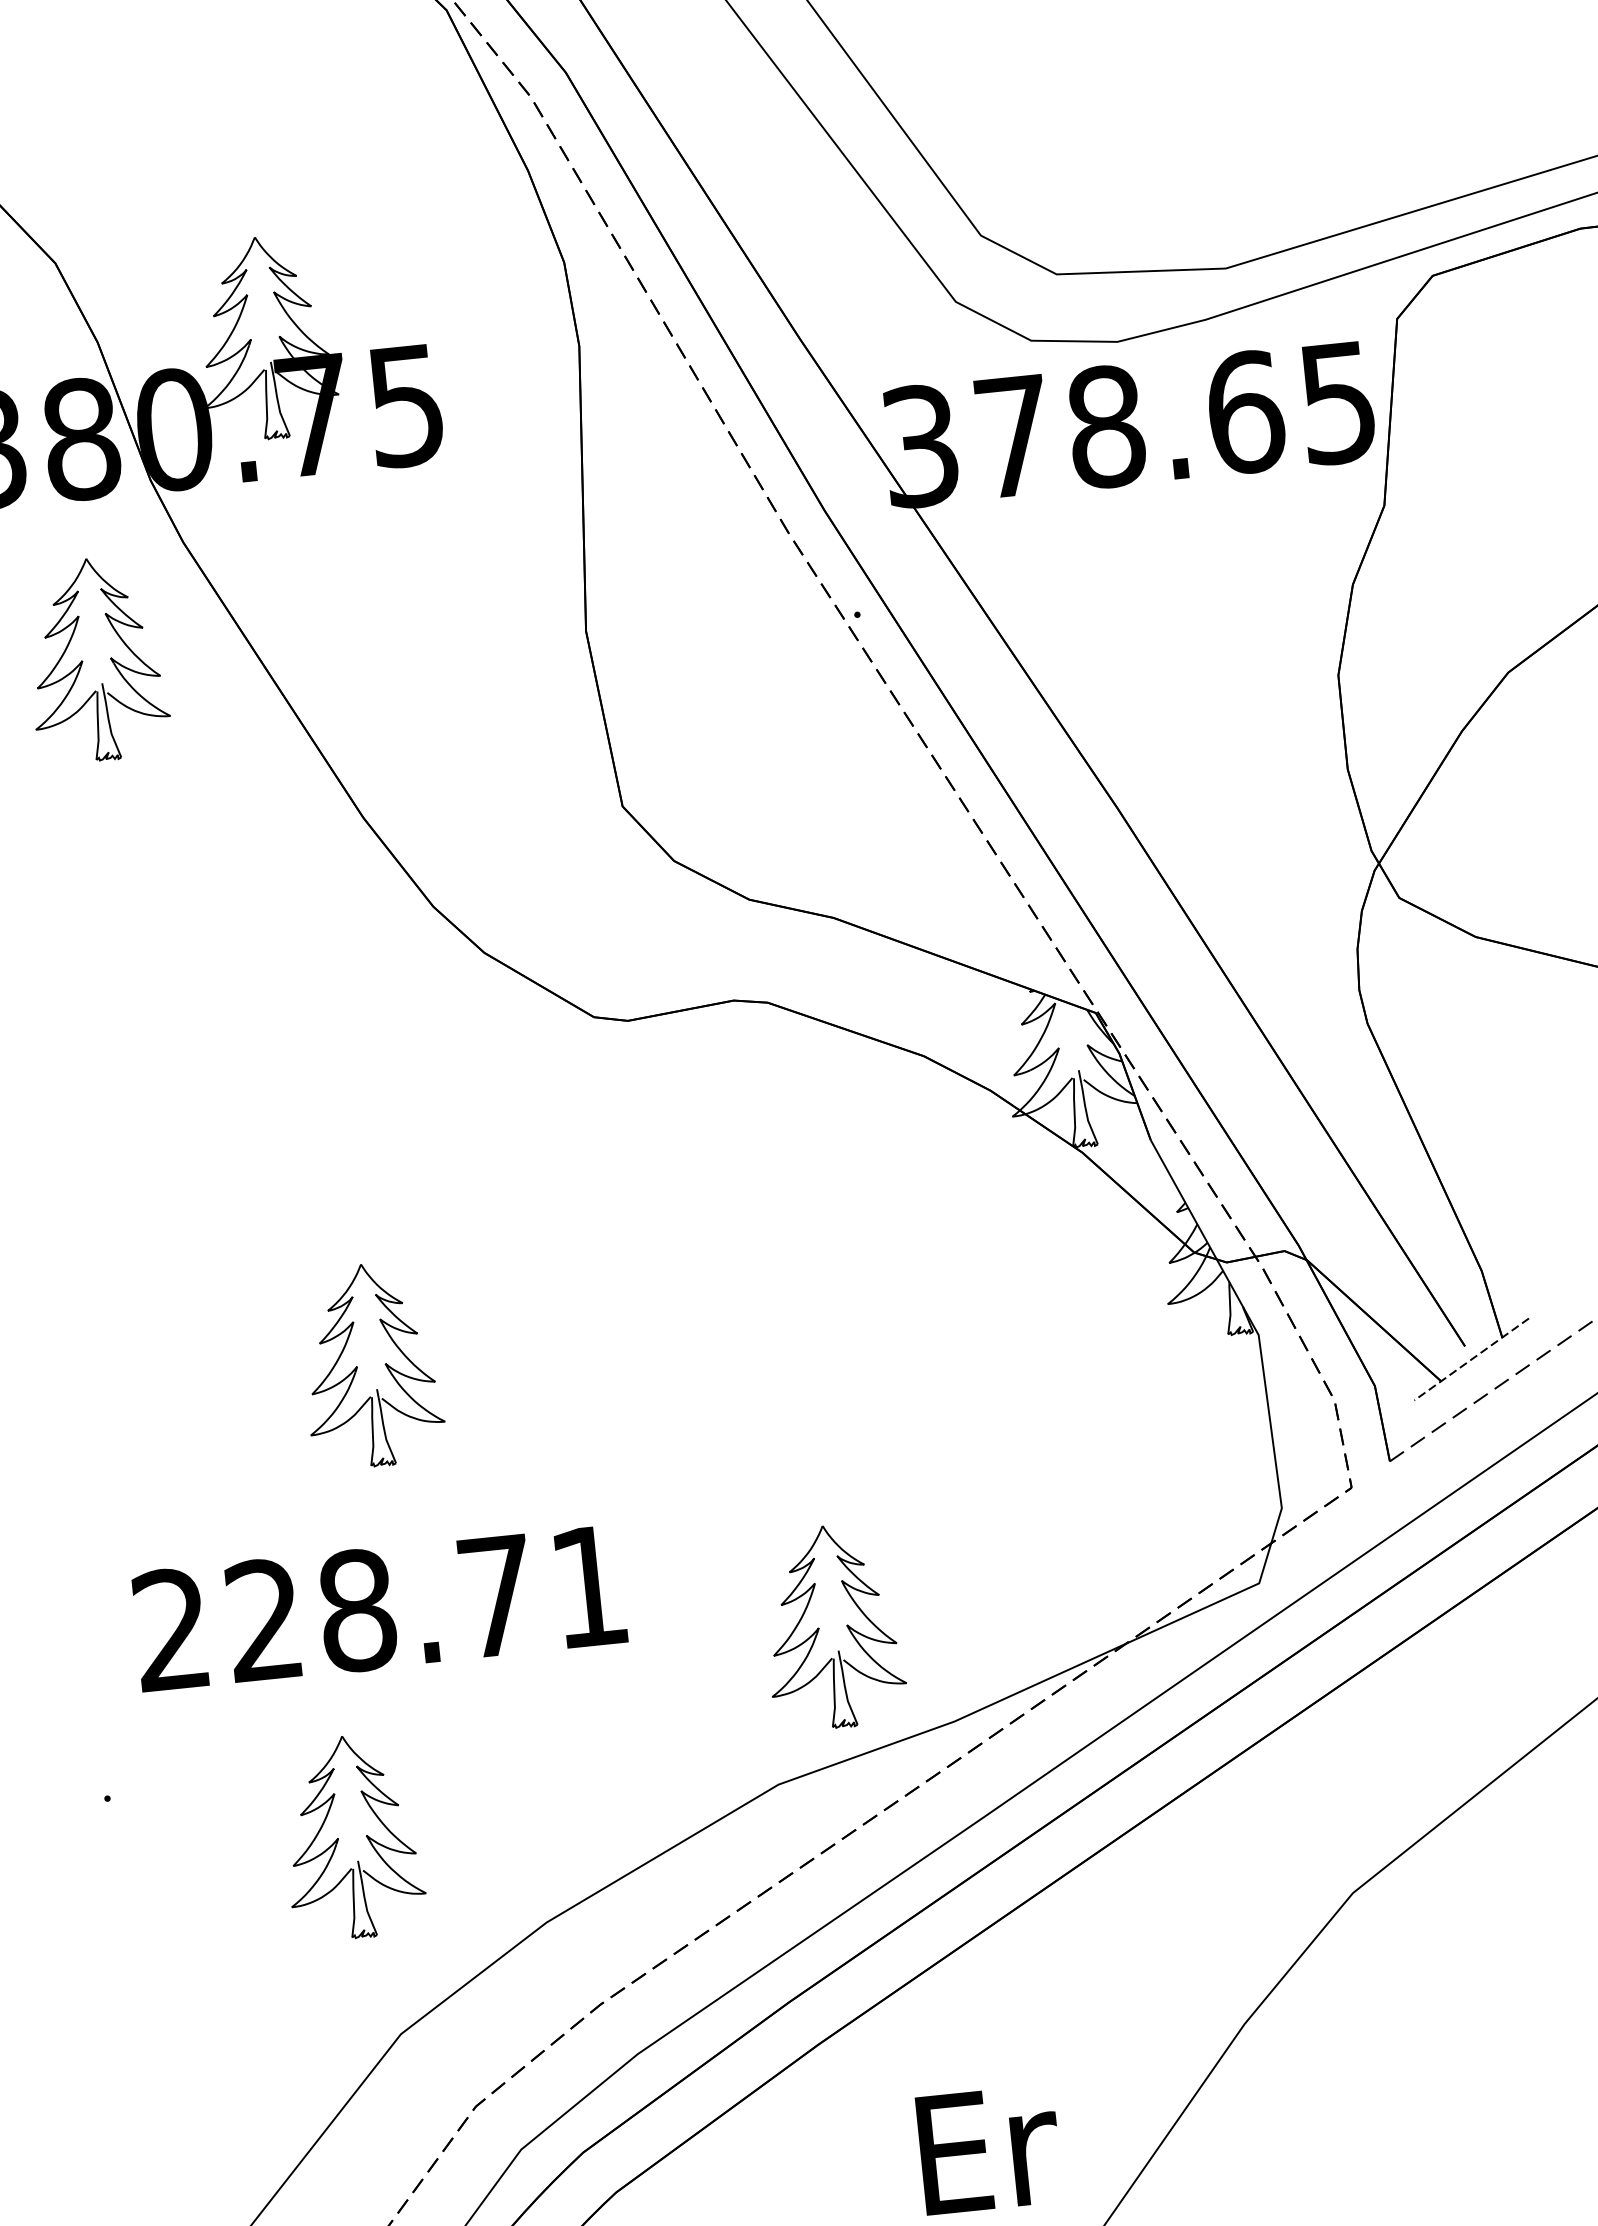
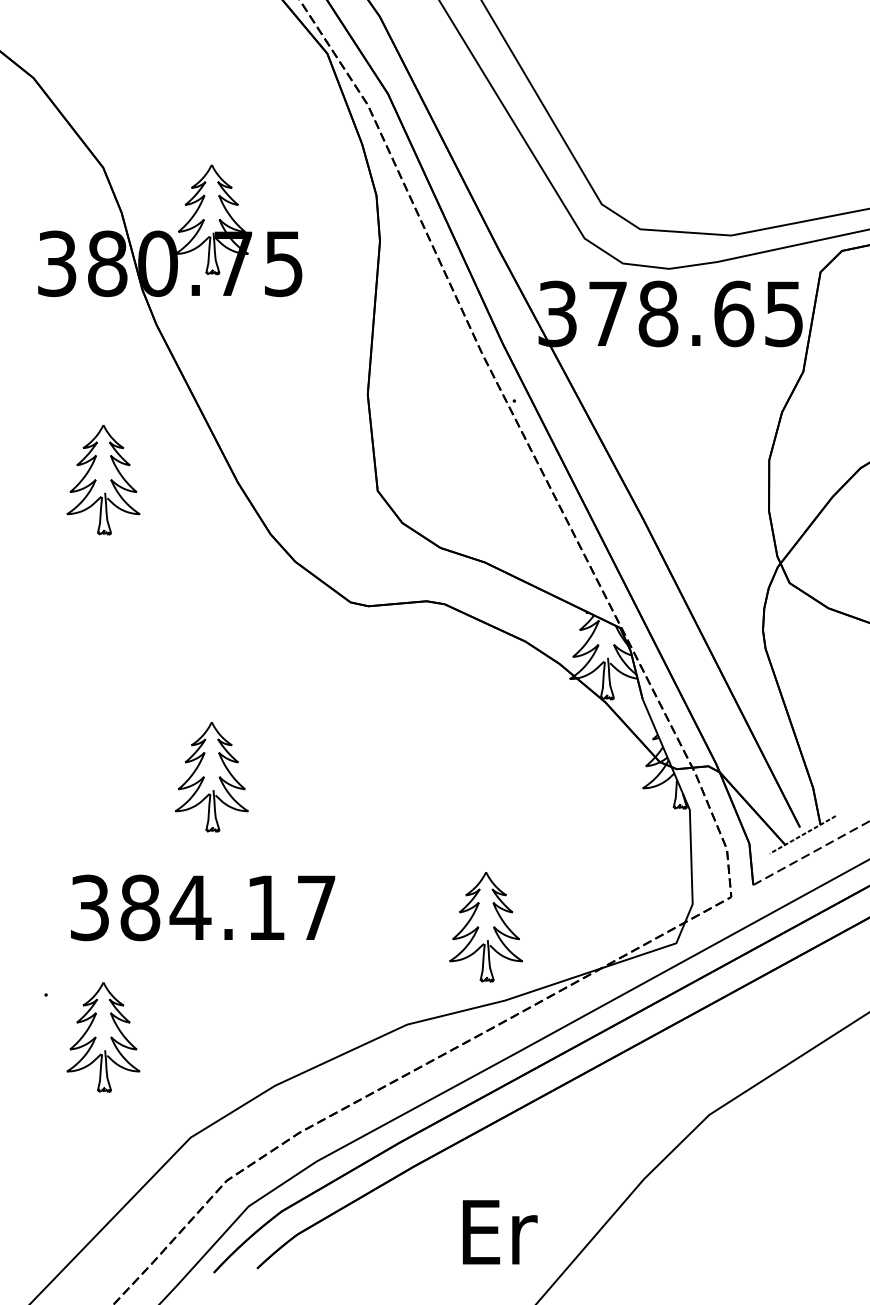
part: (96, 660) -> (103, 480), moved
text: (379, 1607) -> (202, 907), 228.71 -> 384.17
part: (831, 1627) -> (485, 927), moved
part: (352, 1837) -> (103, 1037), moved

